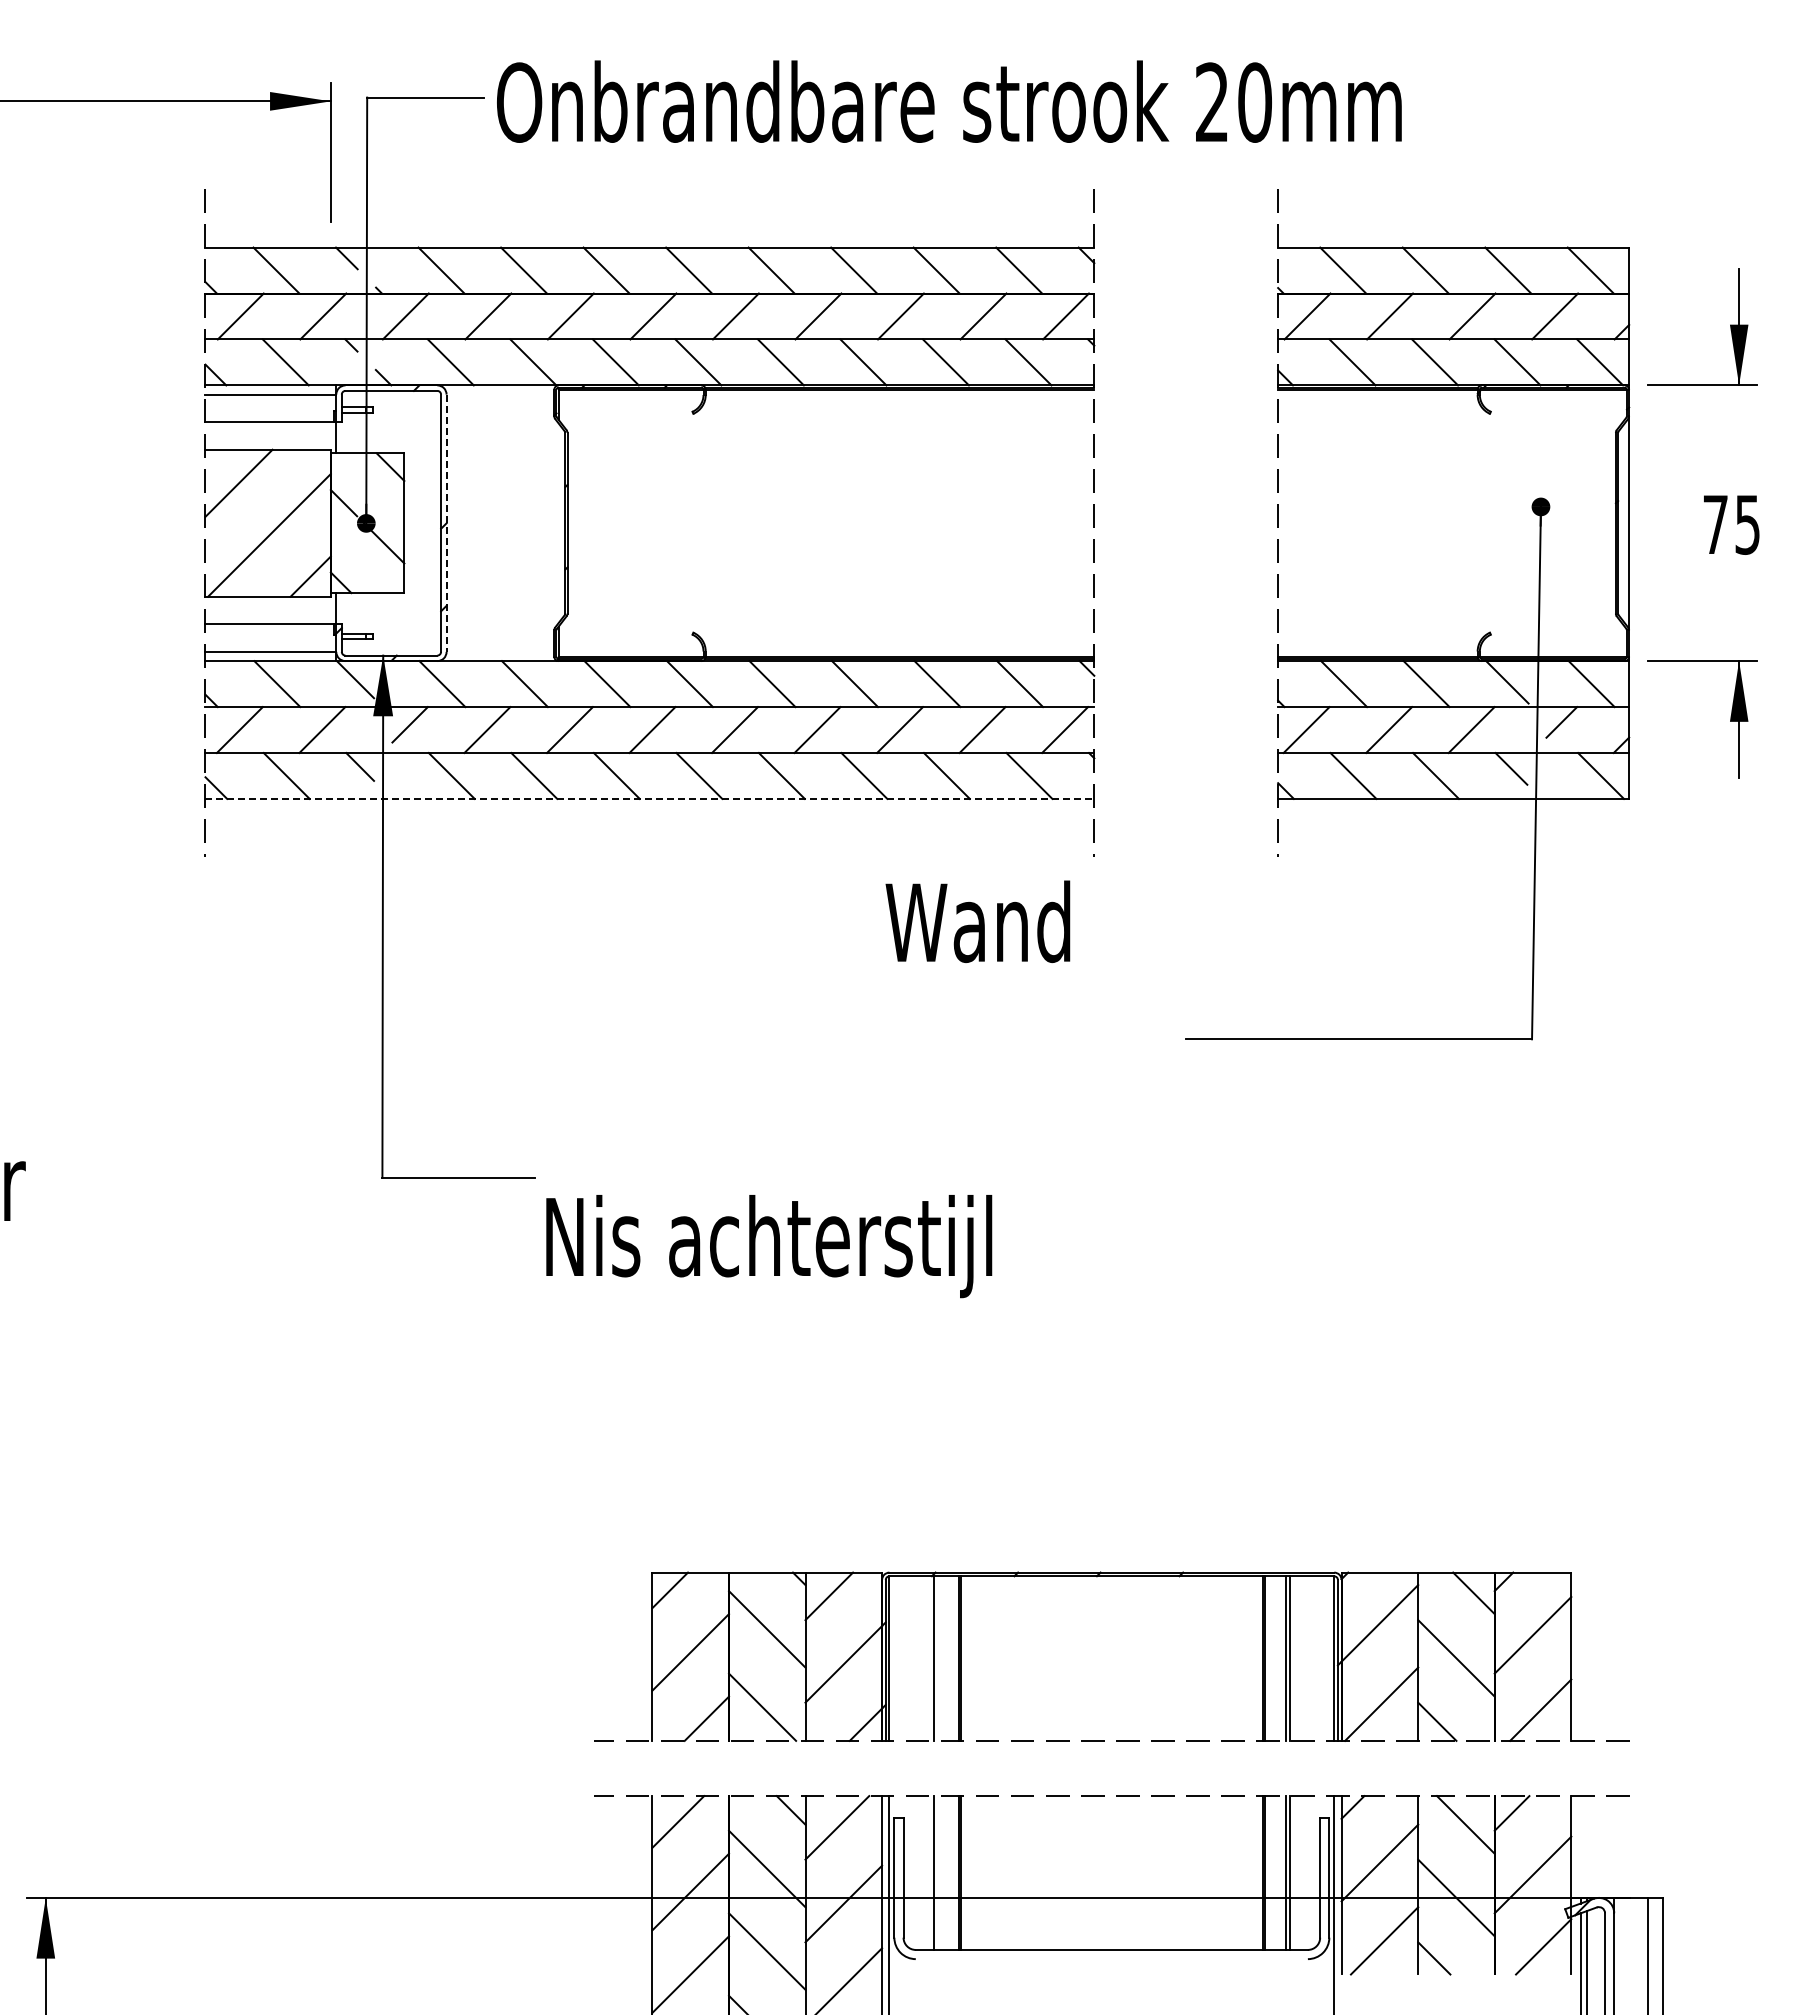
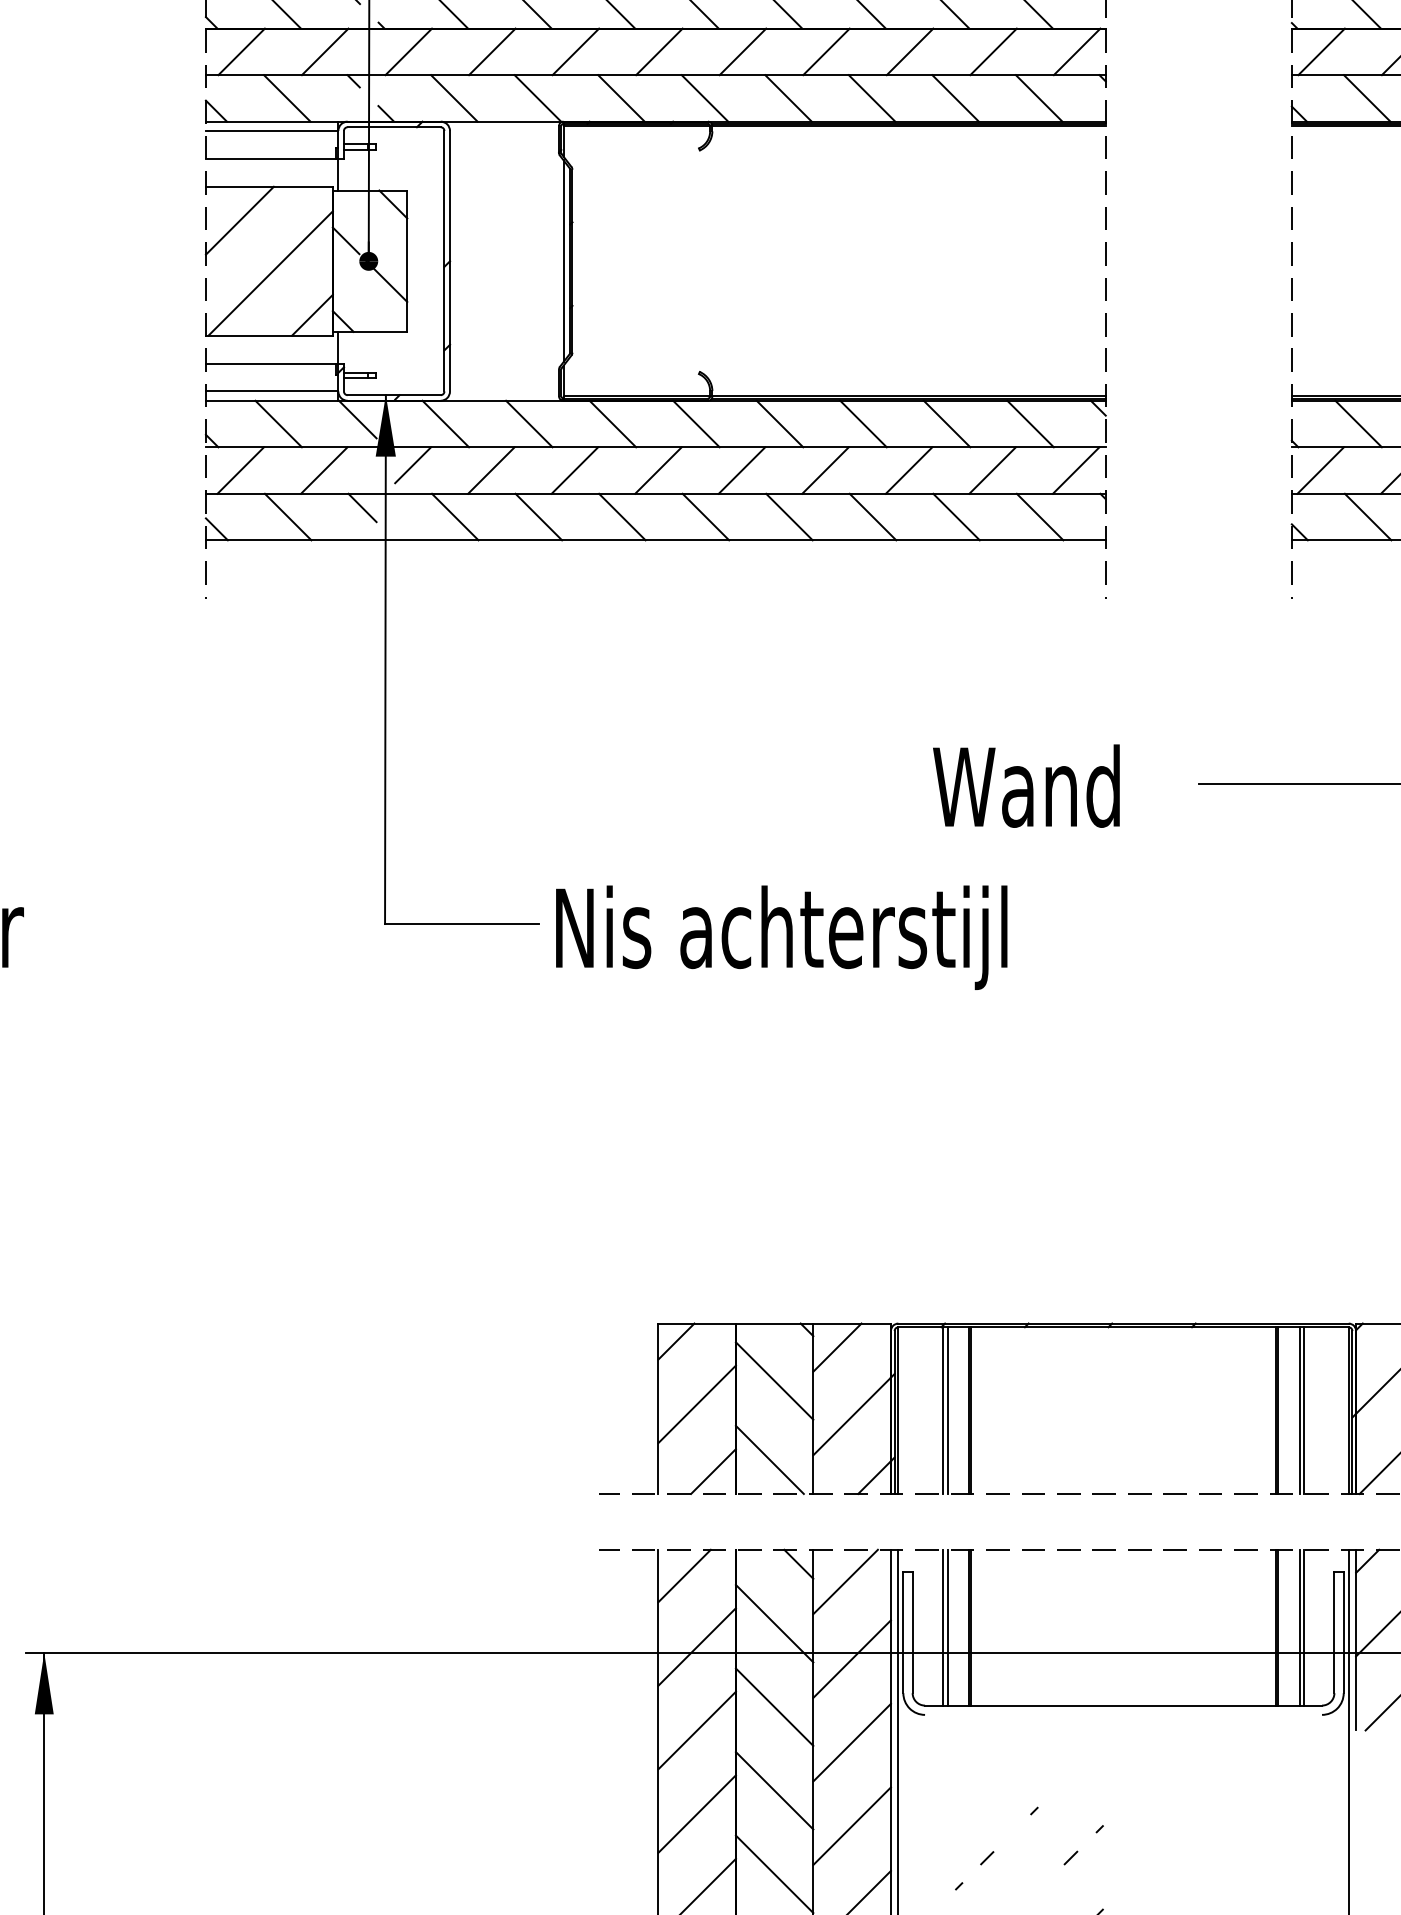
line: (446, 523) -> (449, 261), dashed -> solid
line: (558, 523) -> (563, 261), added
line: (650, 798) -> (656, 539), dashed -> solid
text: (977, 921) -> (1025, 785), moved
text: (769, 1246) -> (781, 937), moved
line: (938, 1658) -> (948, 1410), added
line: (938, 1872) -> (948, 1627), added

